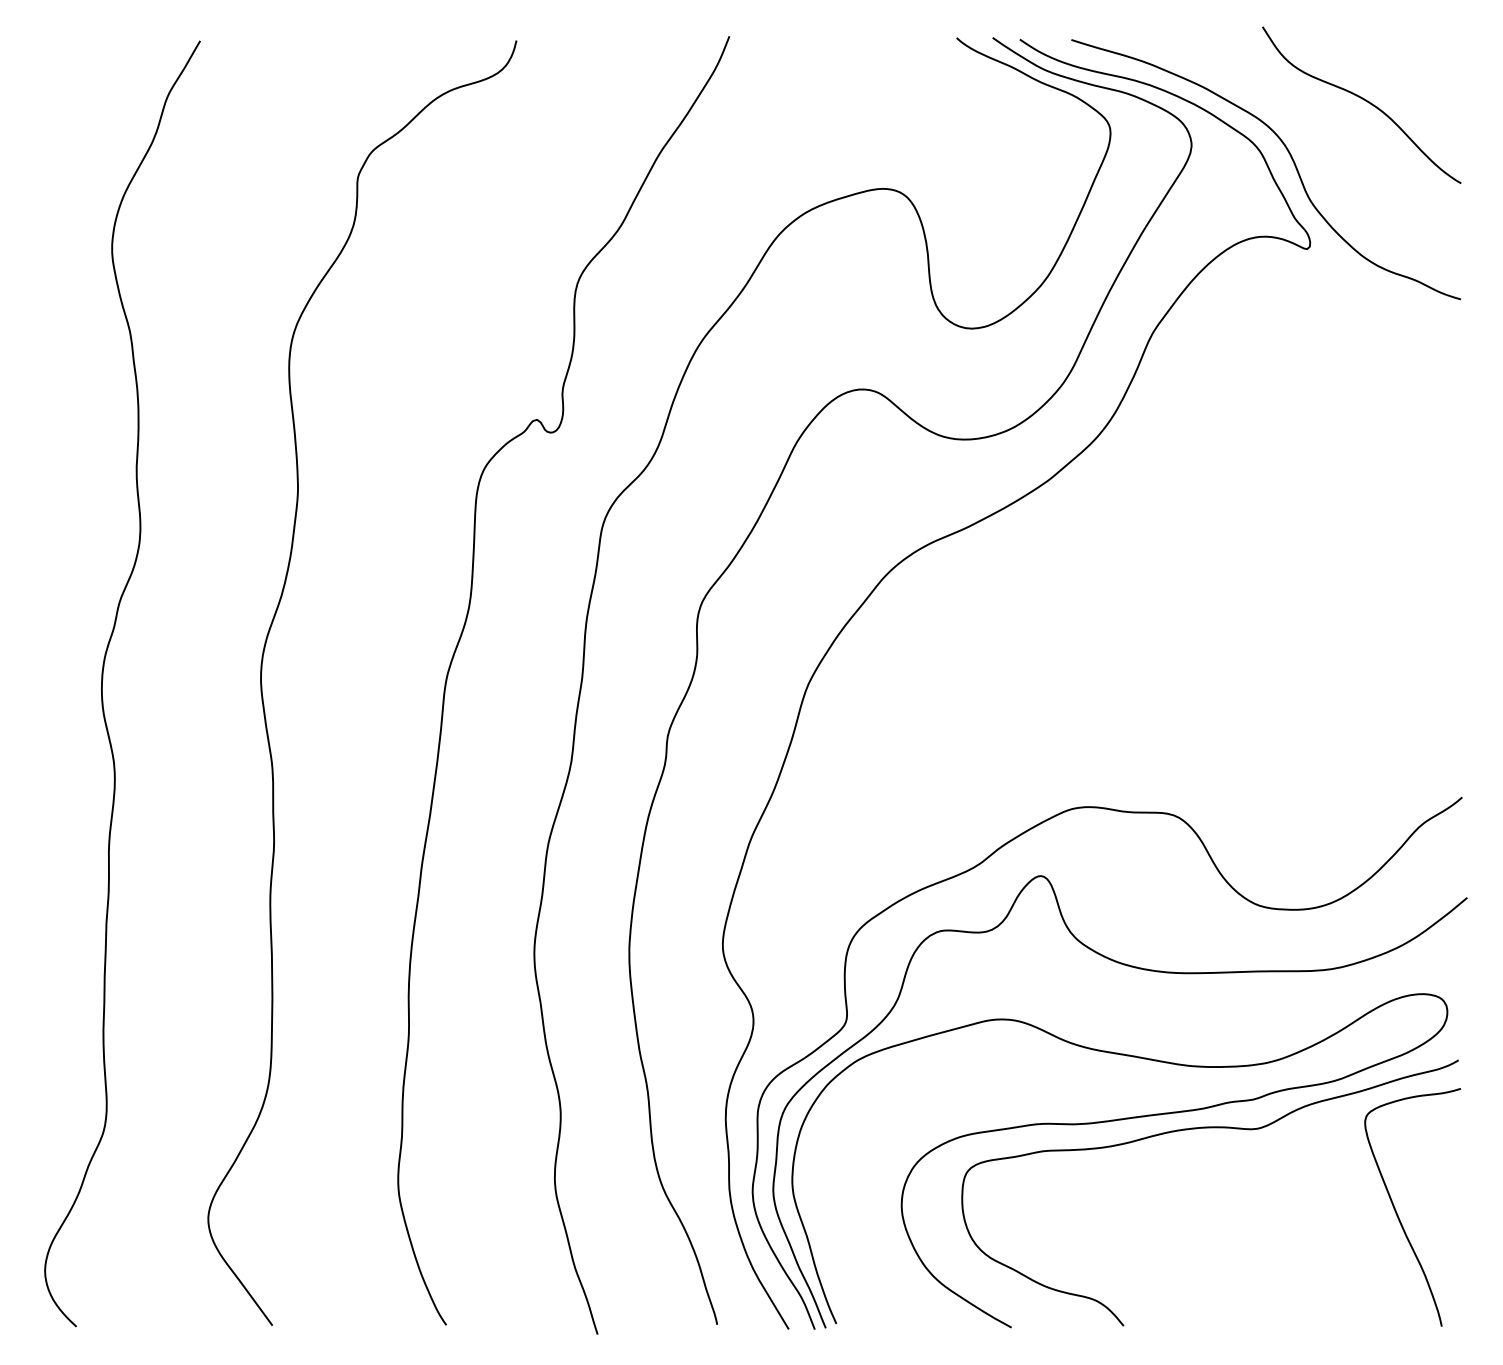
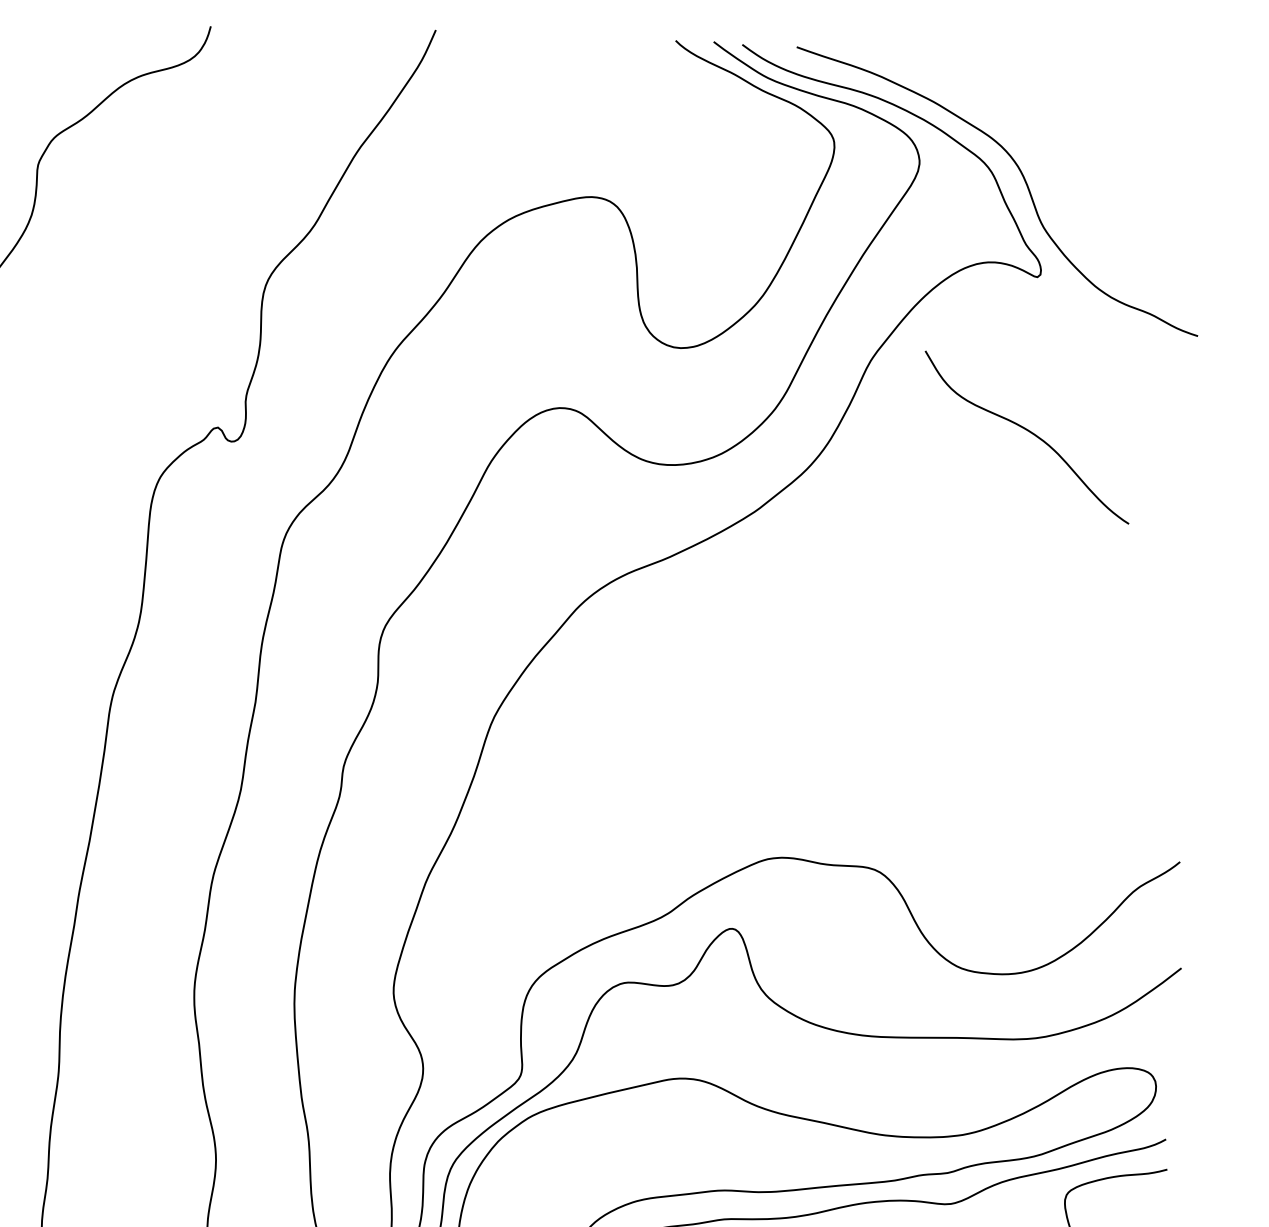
curve: (1363, 100) -> (1029, 432), moved

